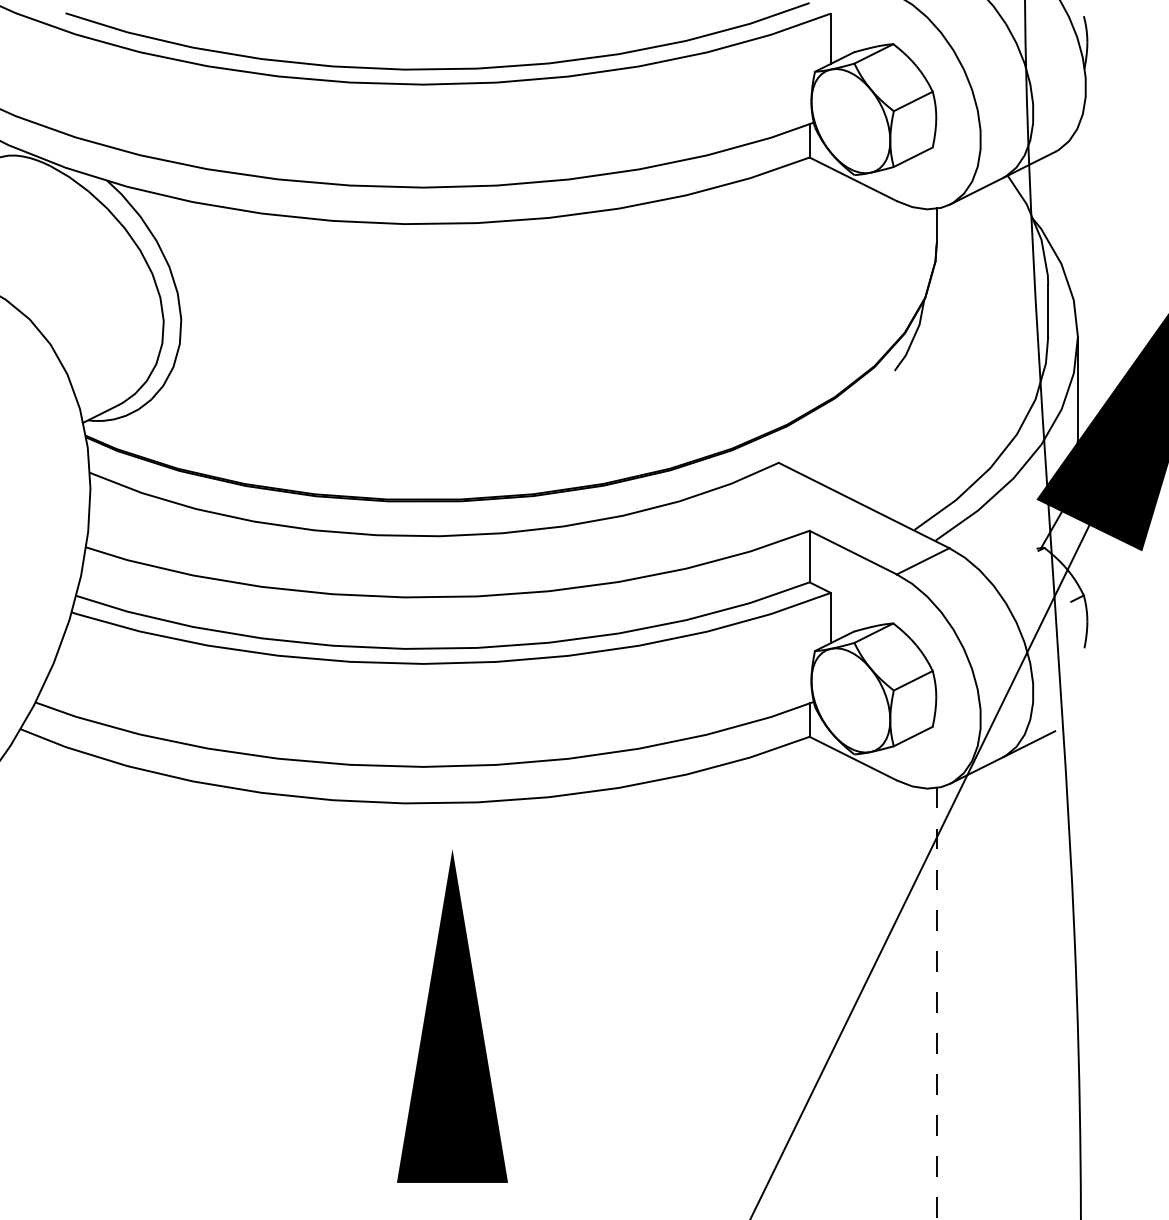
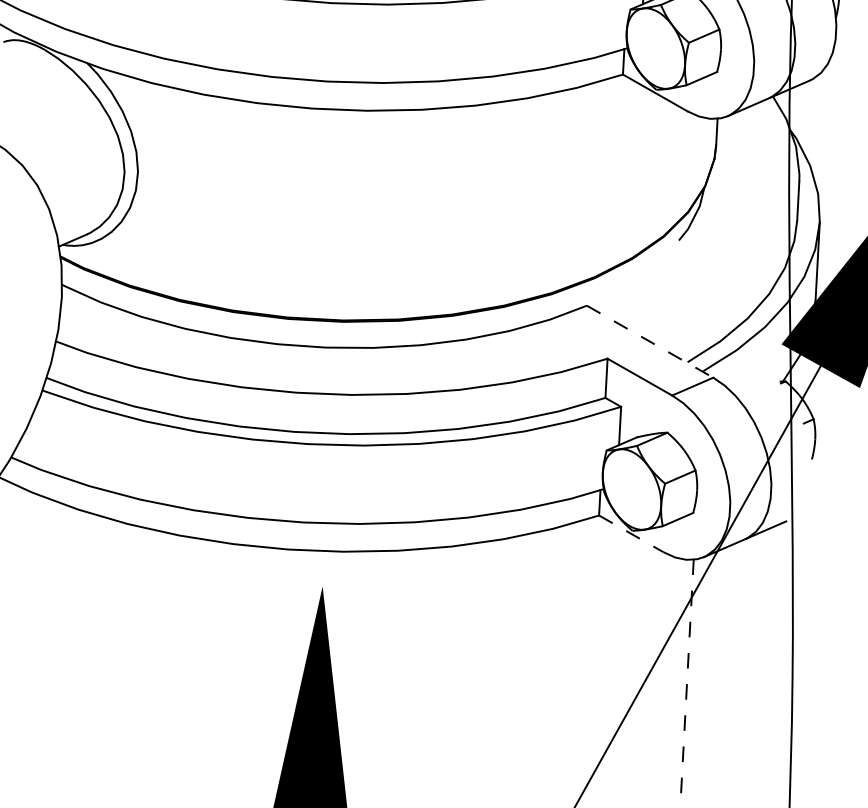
line: (864, 505) -> (650, 341), solid -> dashed
line: (853, 758) -> (631, 533), solid -> dashed

